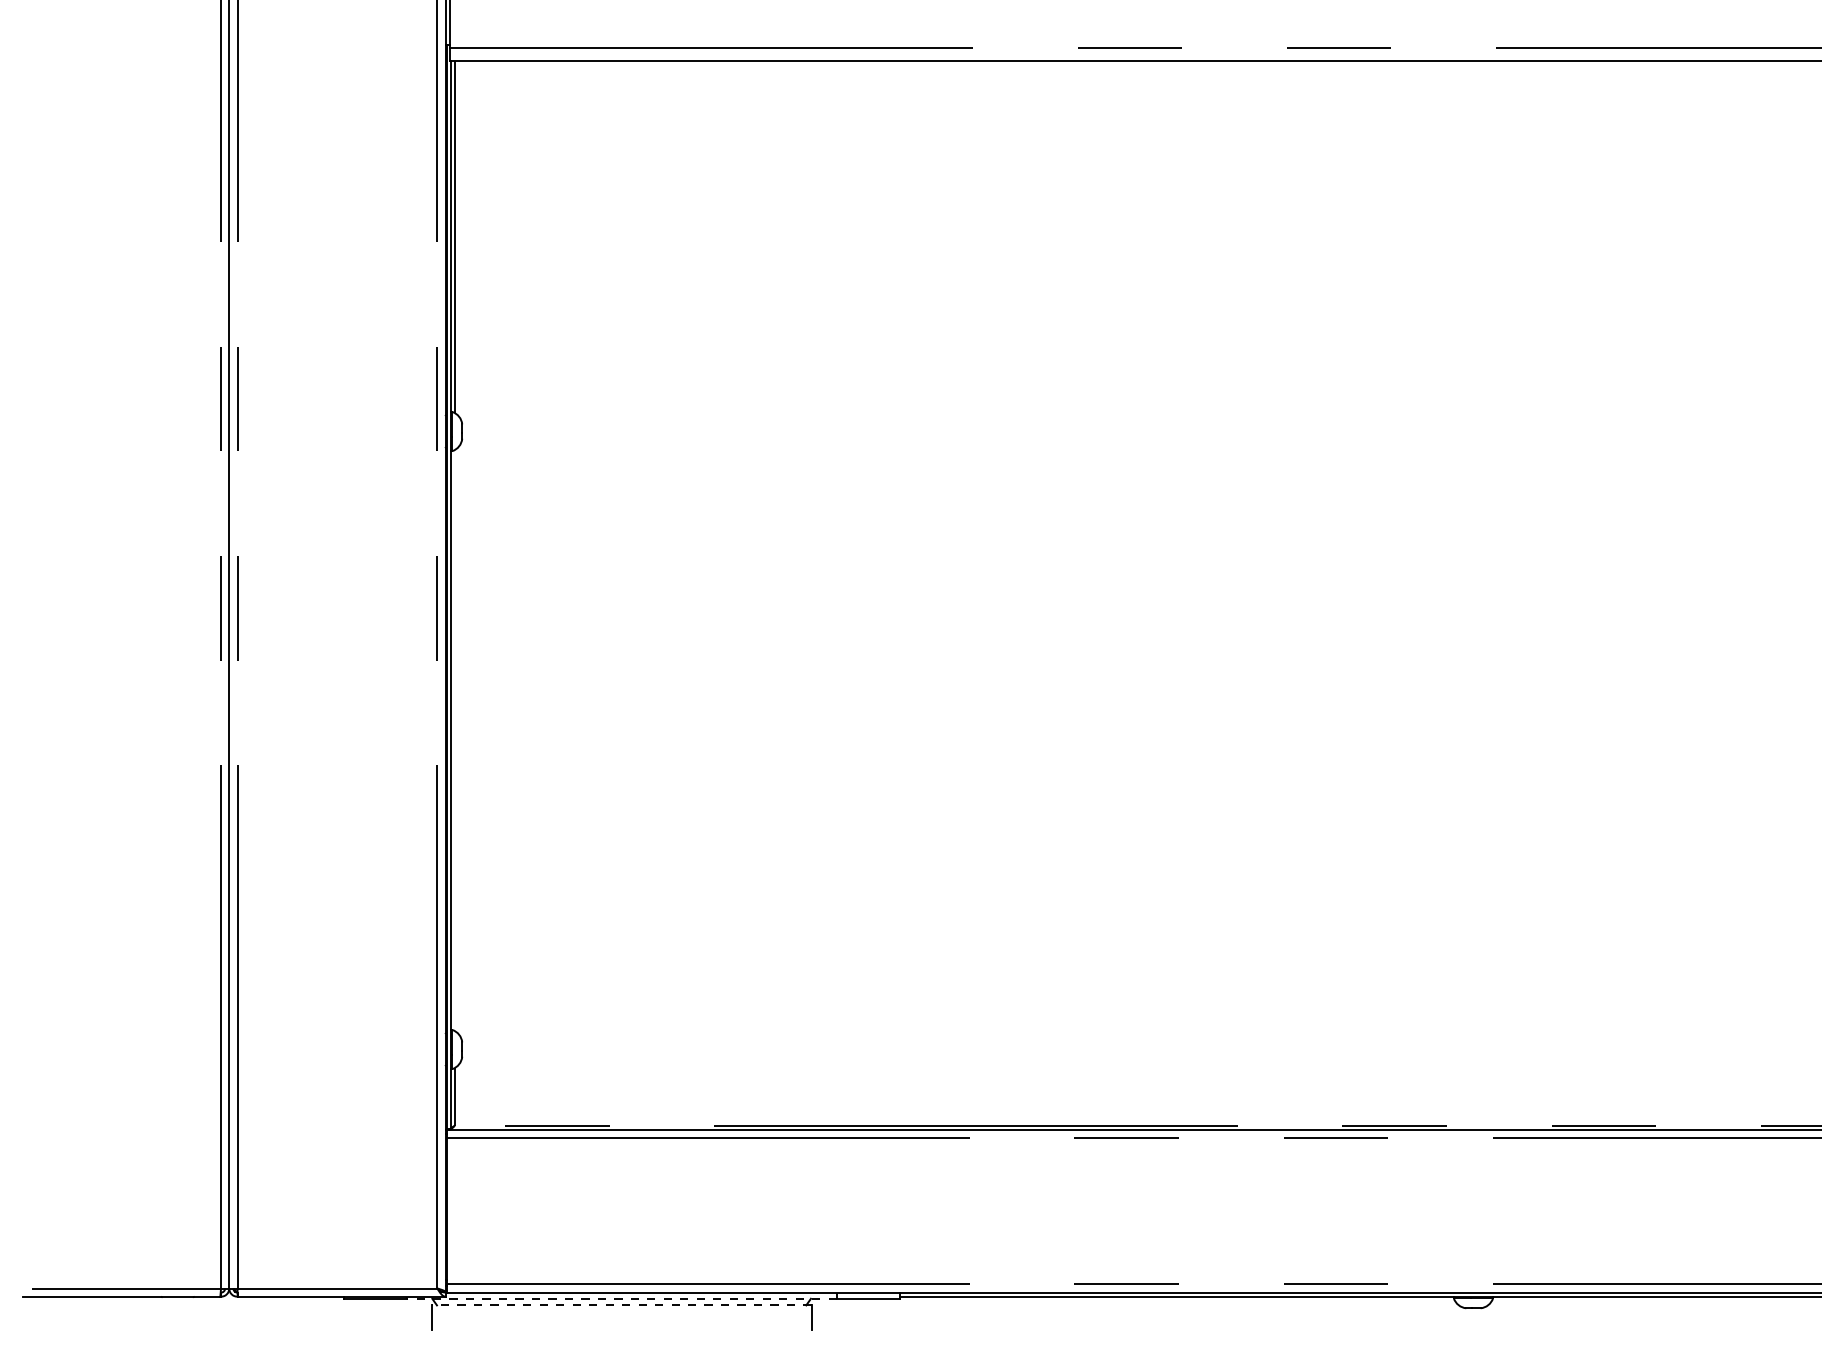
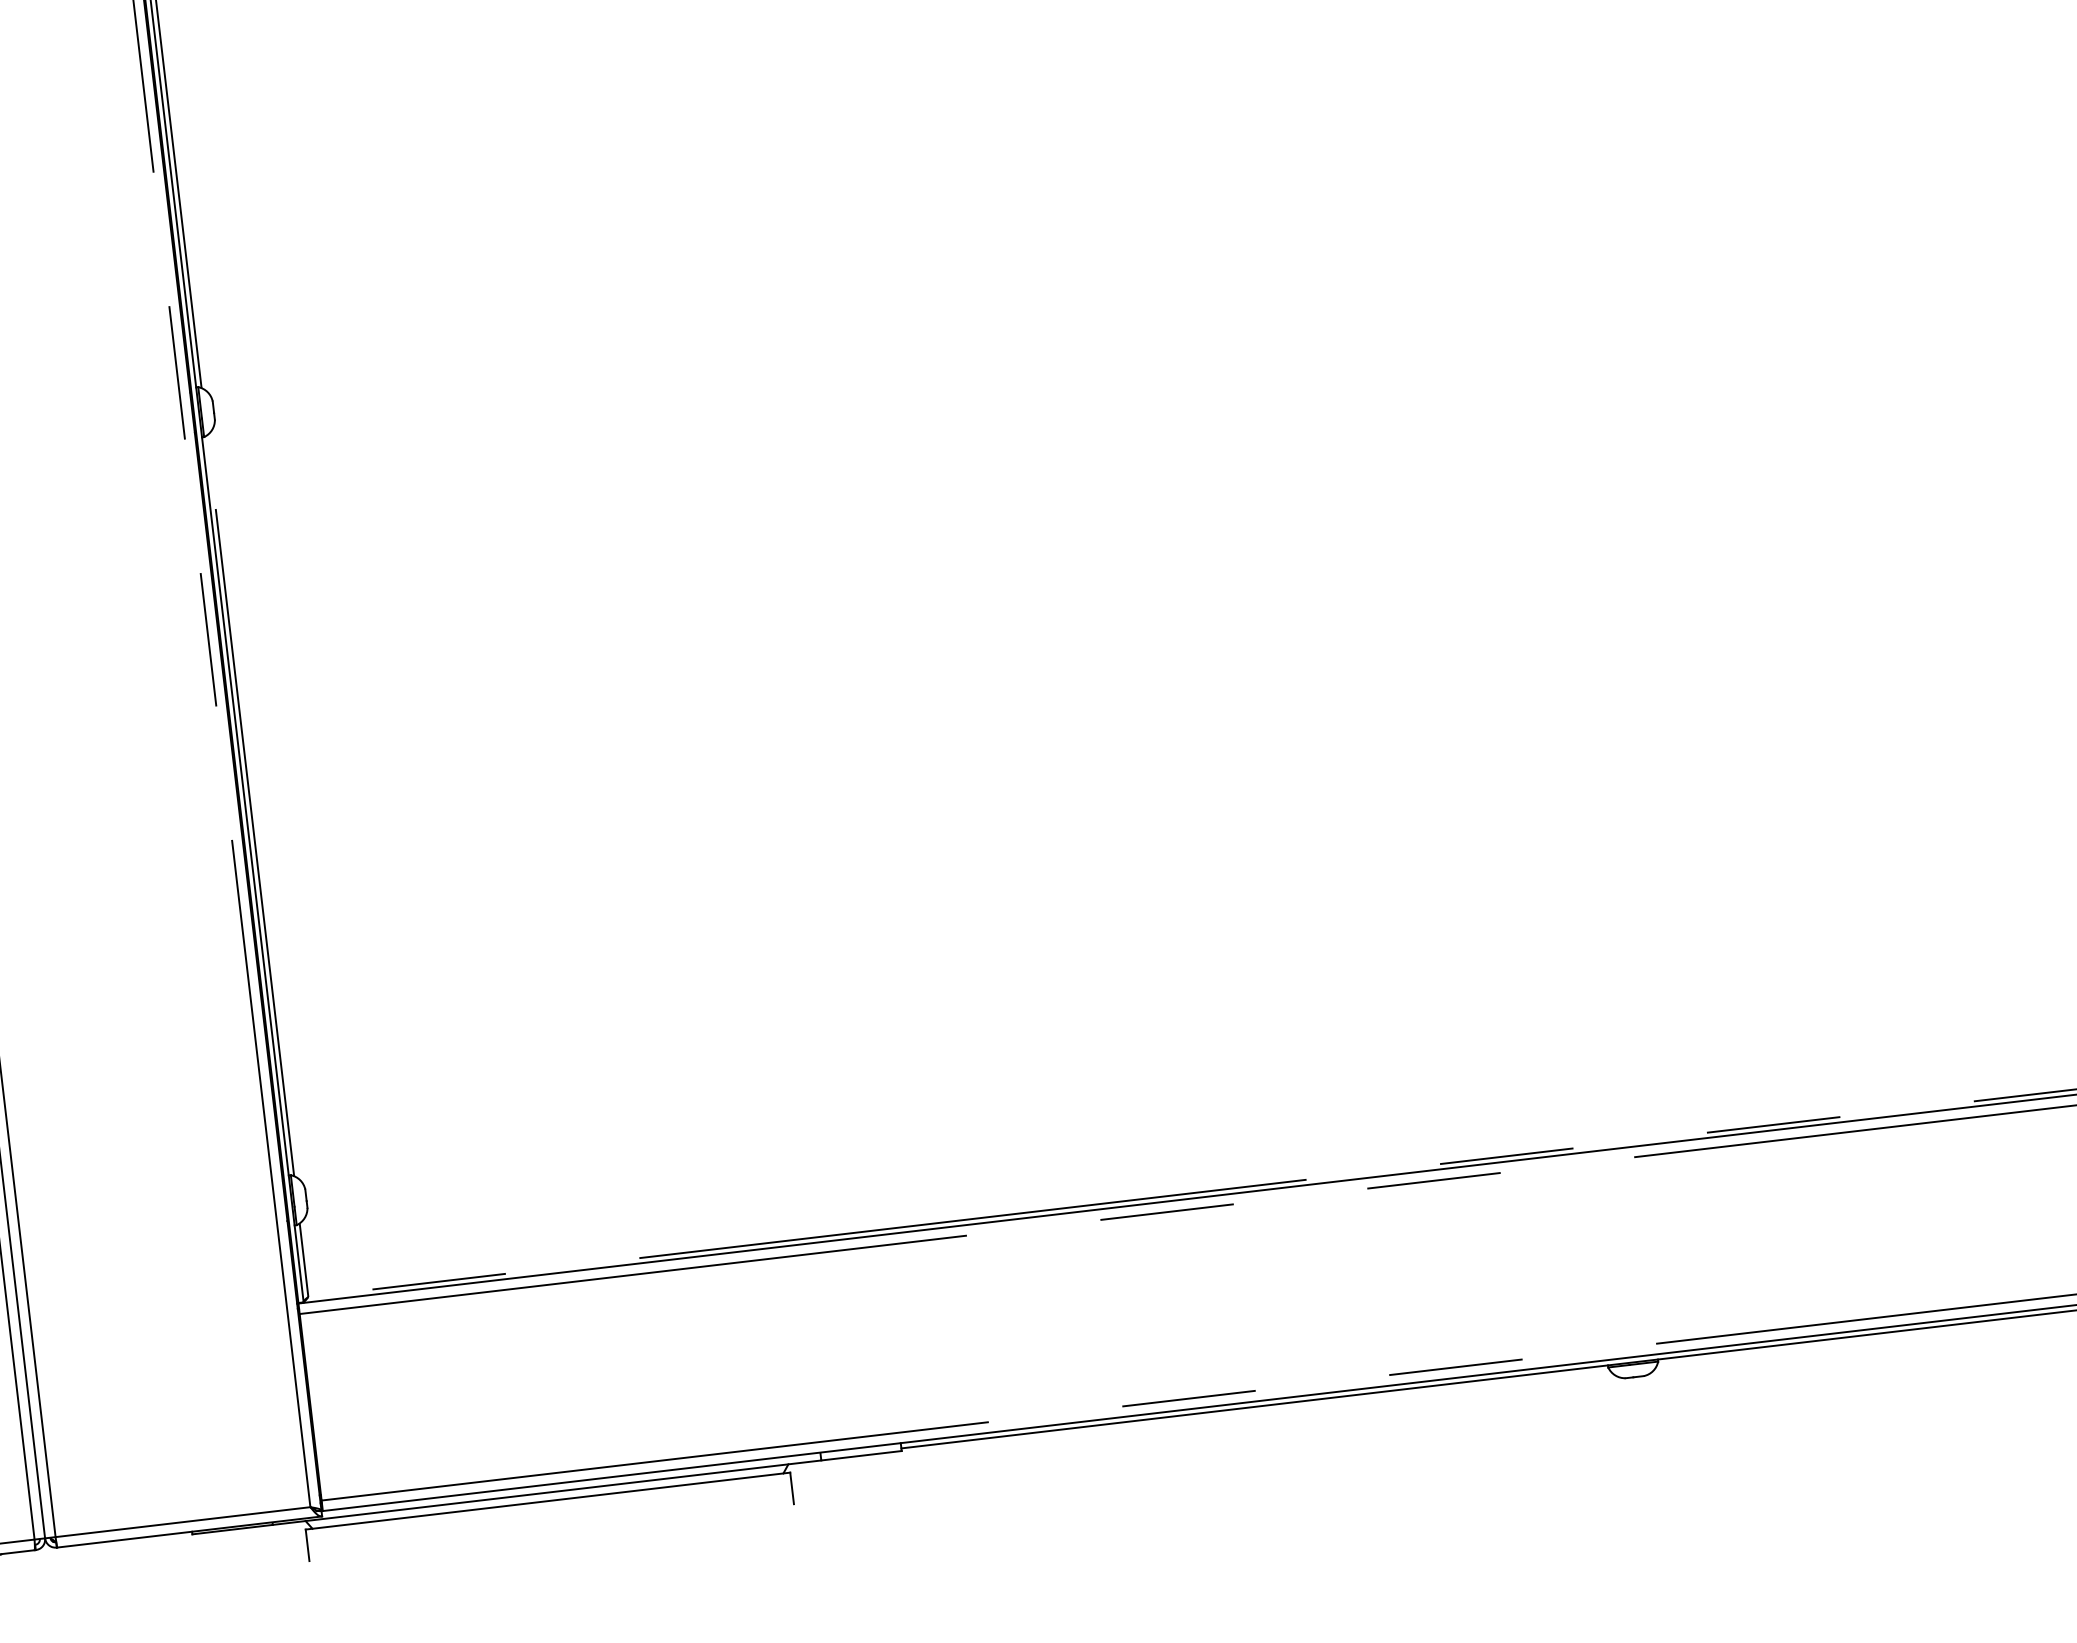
line: (454, 740) -> (250, 805), added
line: (621, 1298) -> (546, 1492), dashed -> solid
line: (621, 1305) -> (547, 1501), dashed -> solid

